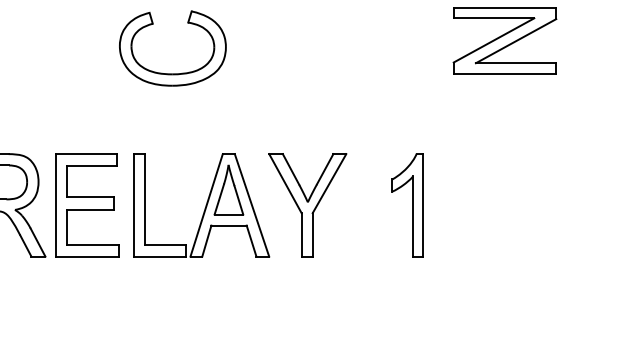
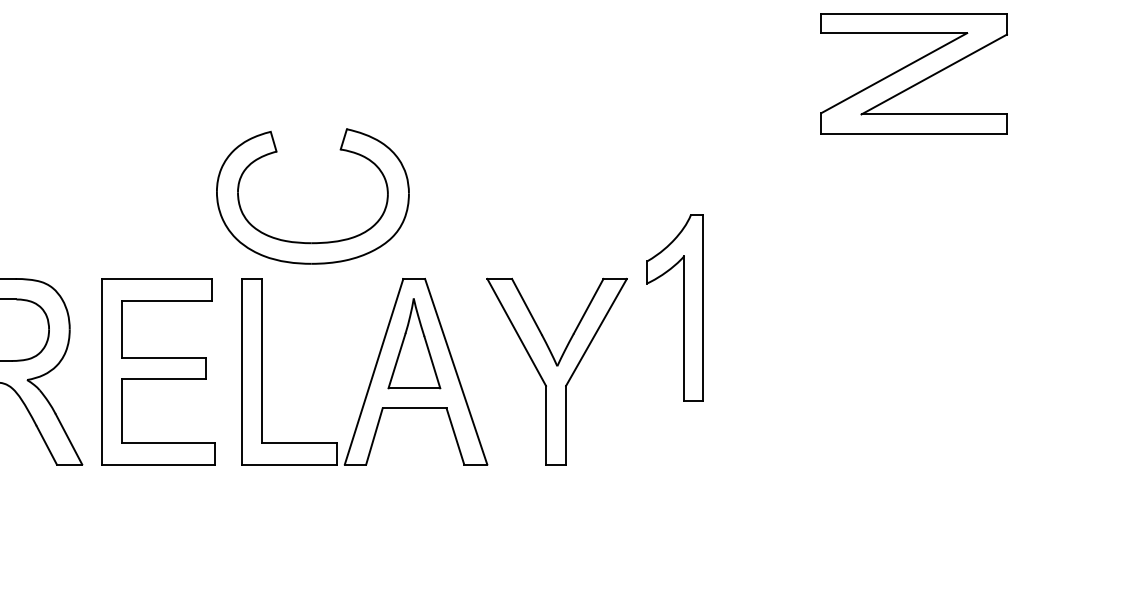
part: (172, 73) -> (312, 241), moved
part: (407, 205) -> (674, 308), moved

